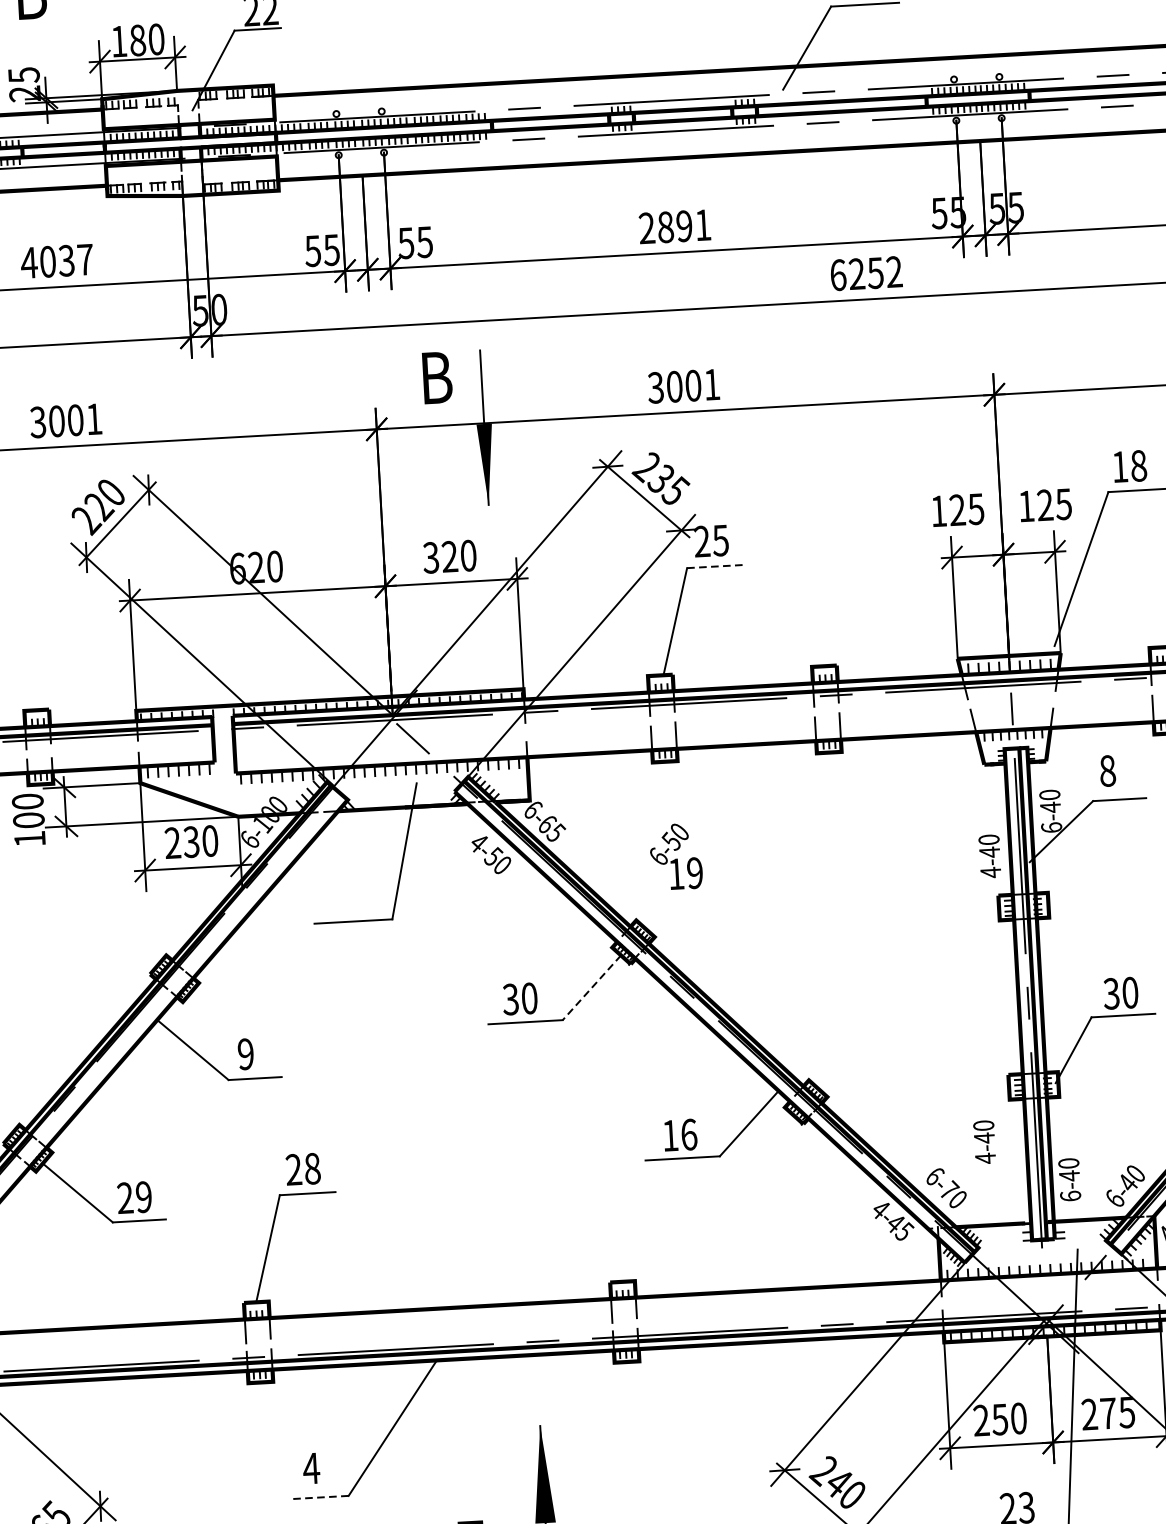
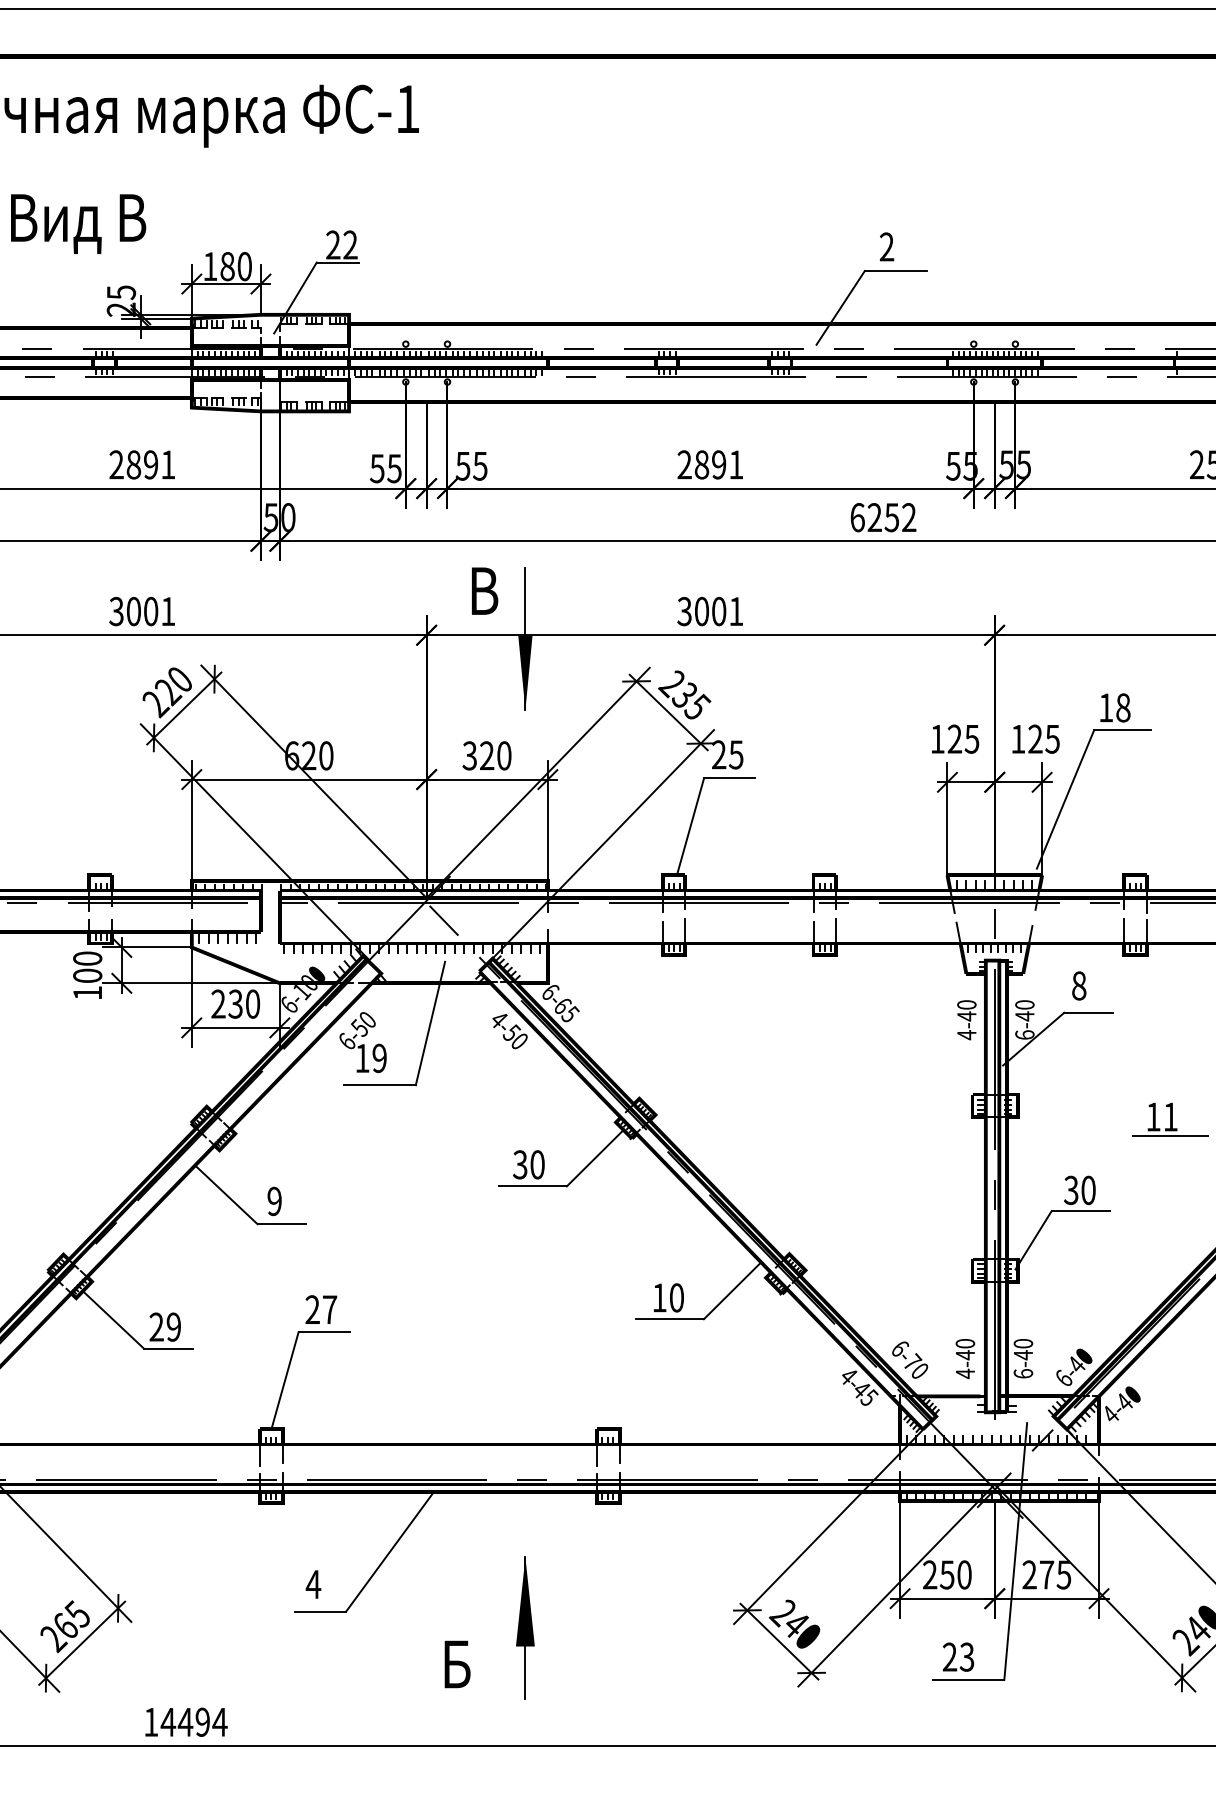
text: (56, 260) -> (141, 464), 4037 -> 2891
line: (714, 566) -> (729, 778), dashed -> solid
text: (675, 856) -> (362, 1042), moved
text: (989, 856) -> (966, 1020), moved
line: (592, 988) -> (595, 1158), dashed -> solid
text: (689, 1134) -> (677, 1297), 16 -> 10
text: (984, 1142) -> (965, 1359), moved
text: (312, 1168) -> (329, 1309), 28 -> 27
line: (320, 1497) -> (320, 1611), dashed -> solid

